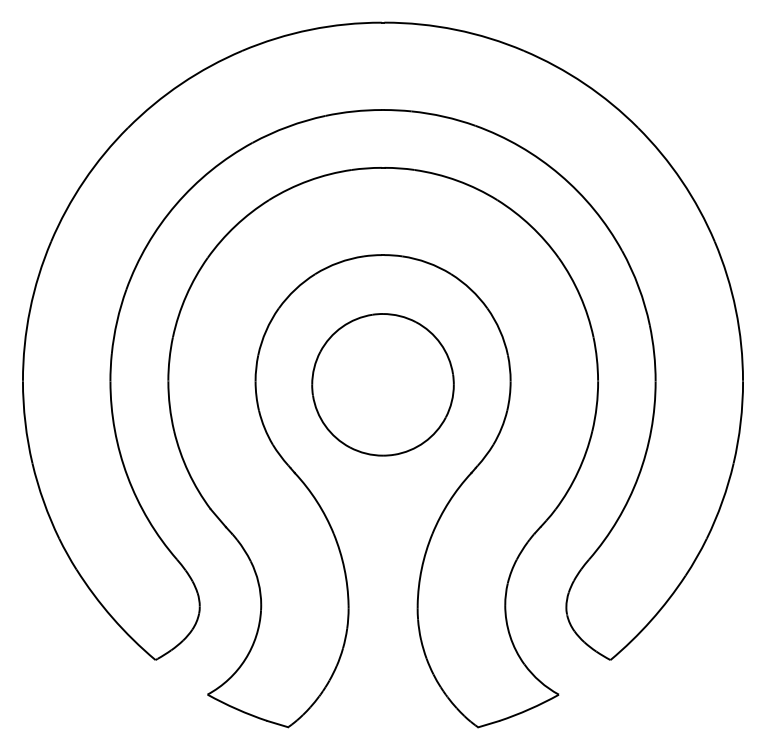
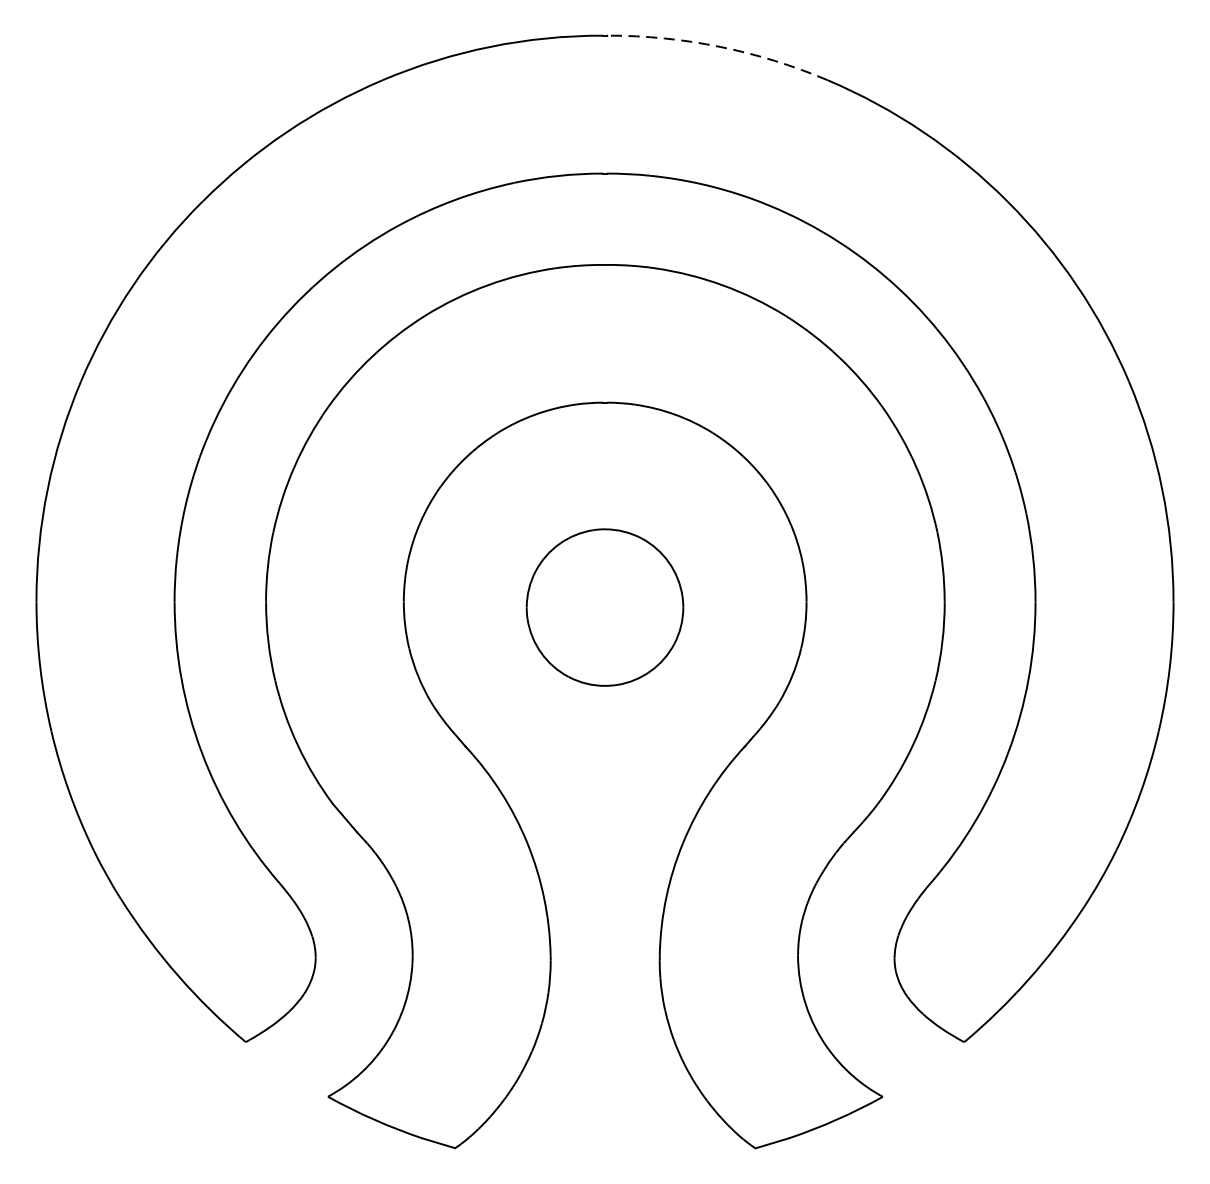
arc: (455, 29) -> (719, 46), solid -> dashed
part: (382, 384) -> (604, 607), size x0.7

